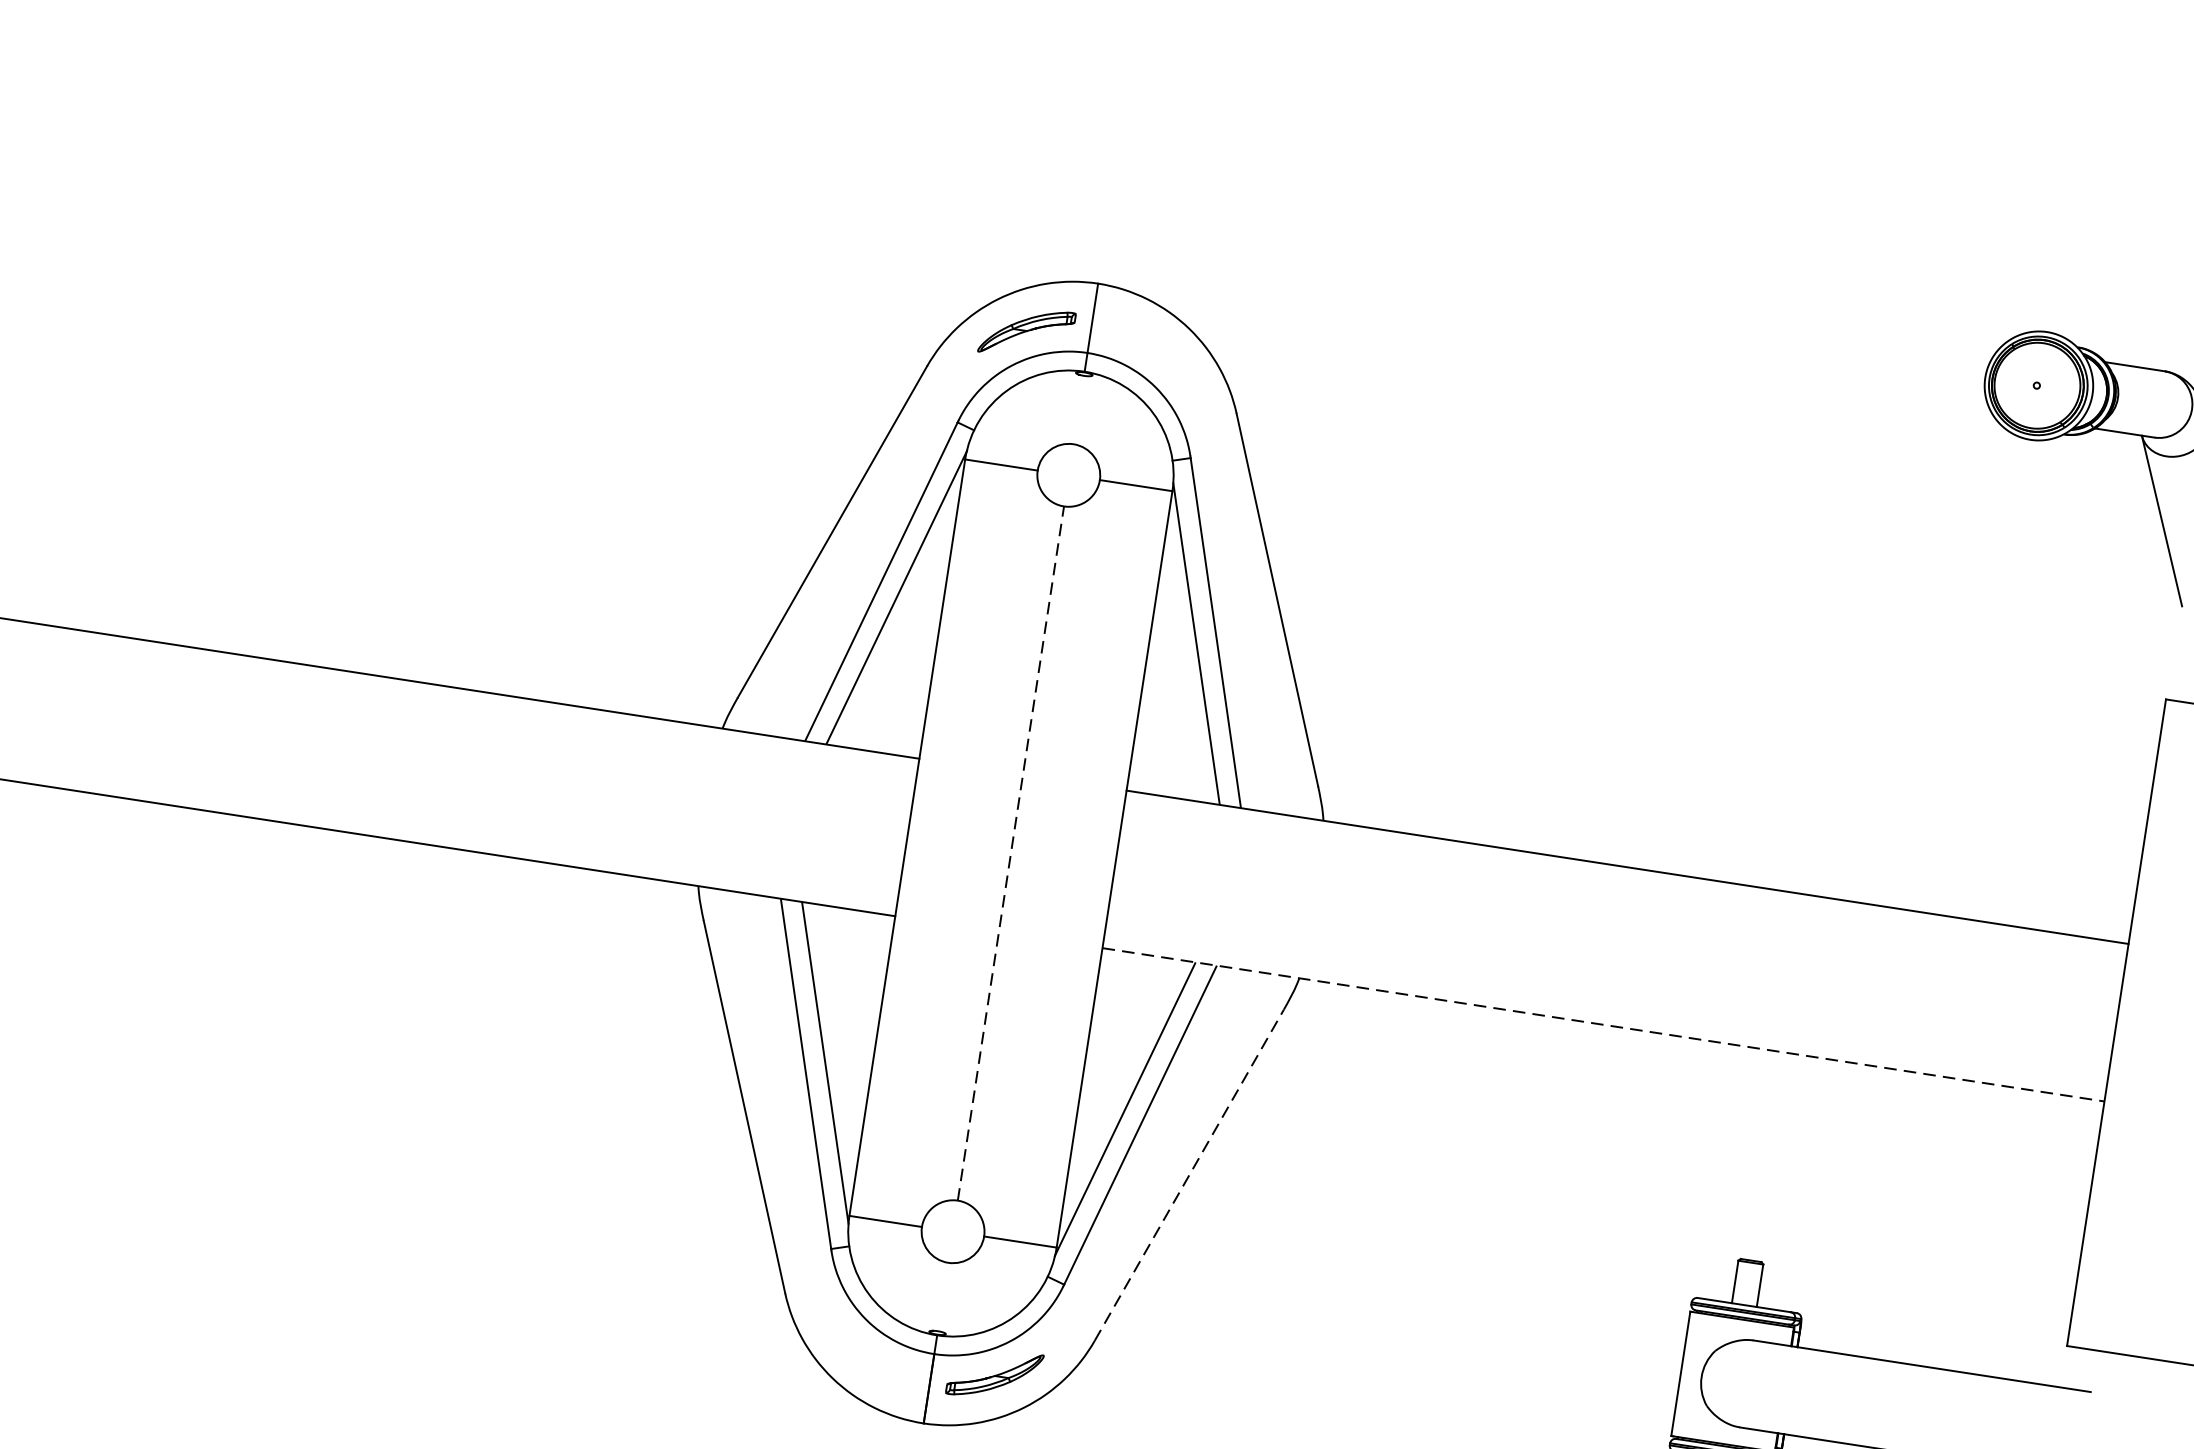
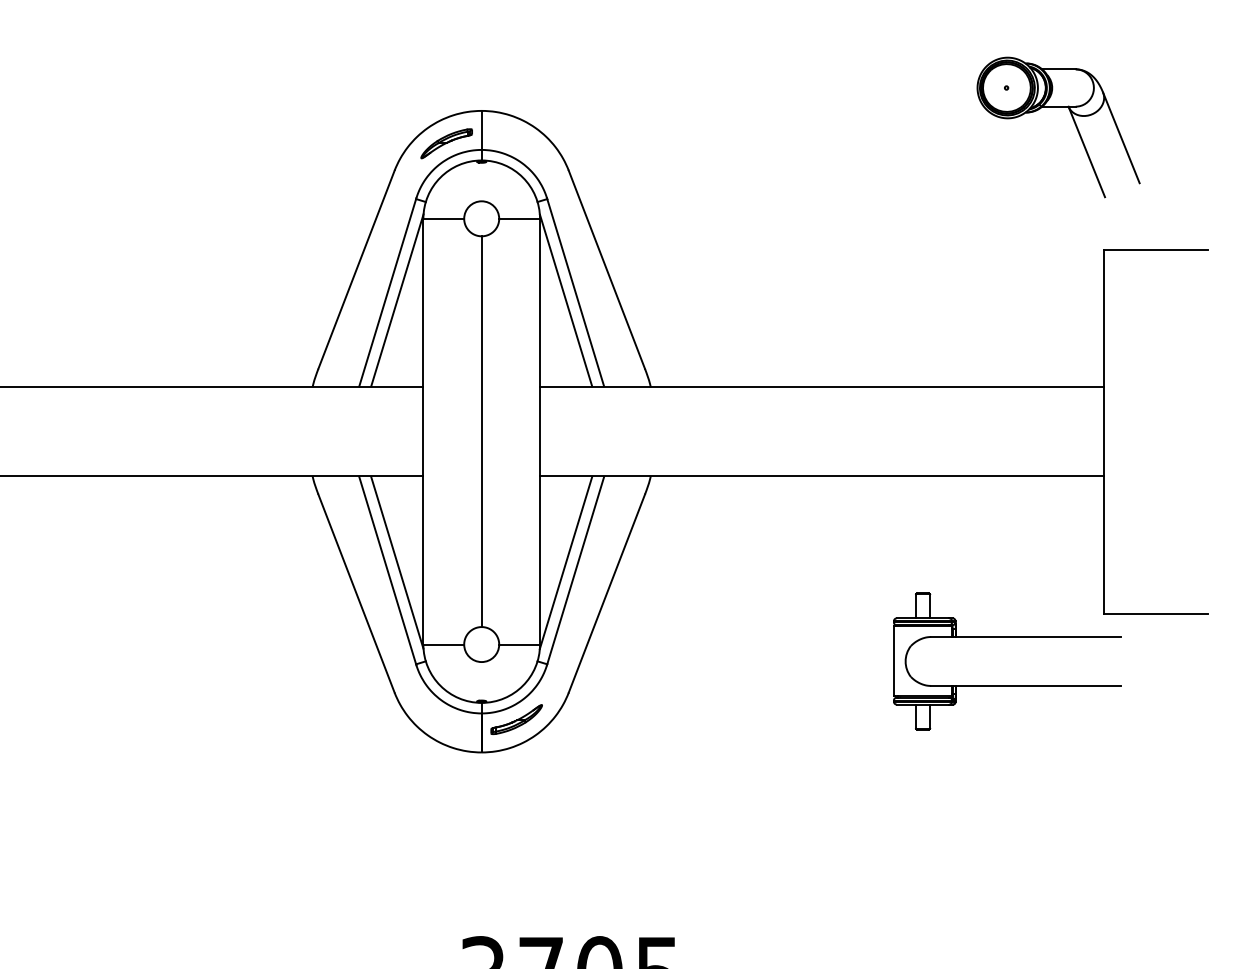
line: (1010, 853) -> (481, 431), dashed -> solid
line: (1604, 1025) -> (822, 476), dashed -> solid
line: (1190, 1175) -> (607, 593), dashed -> solid

